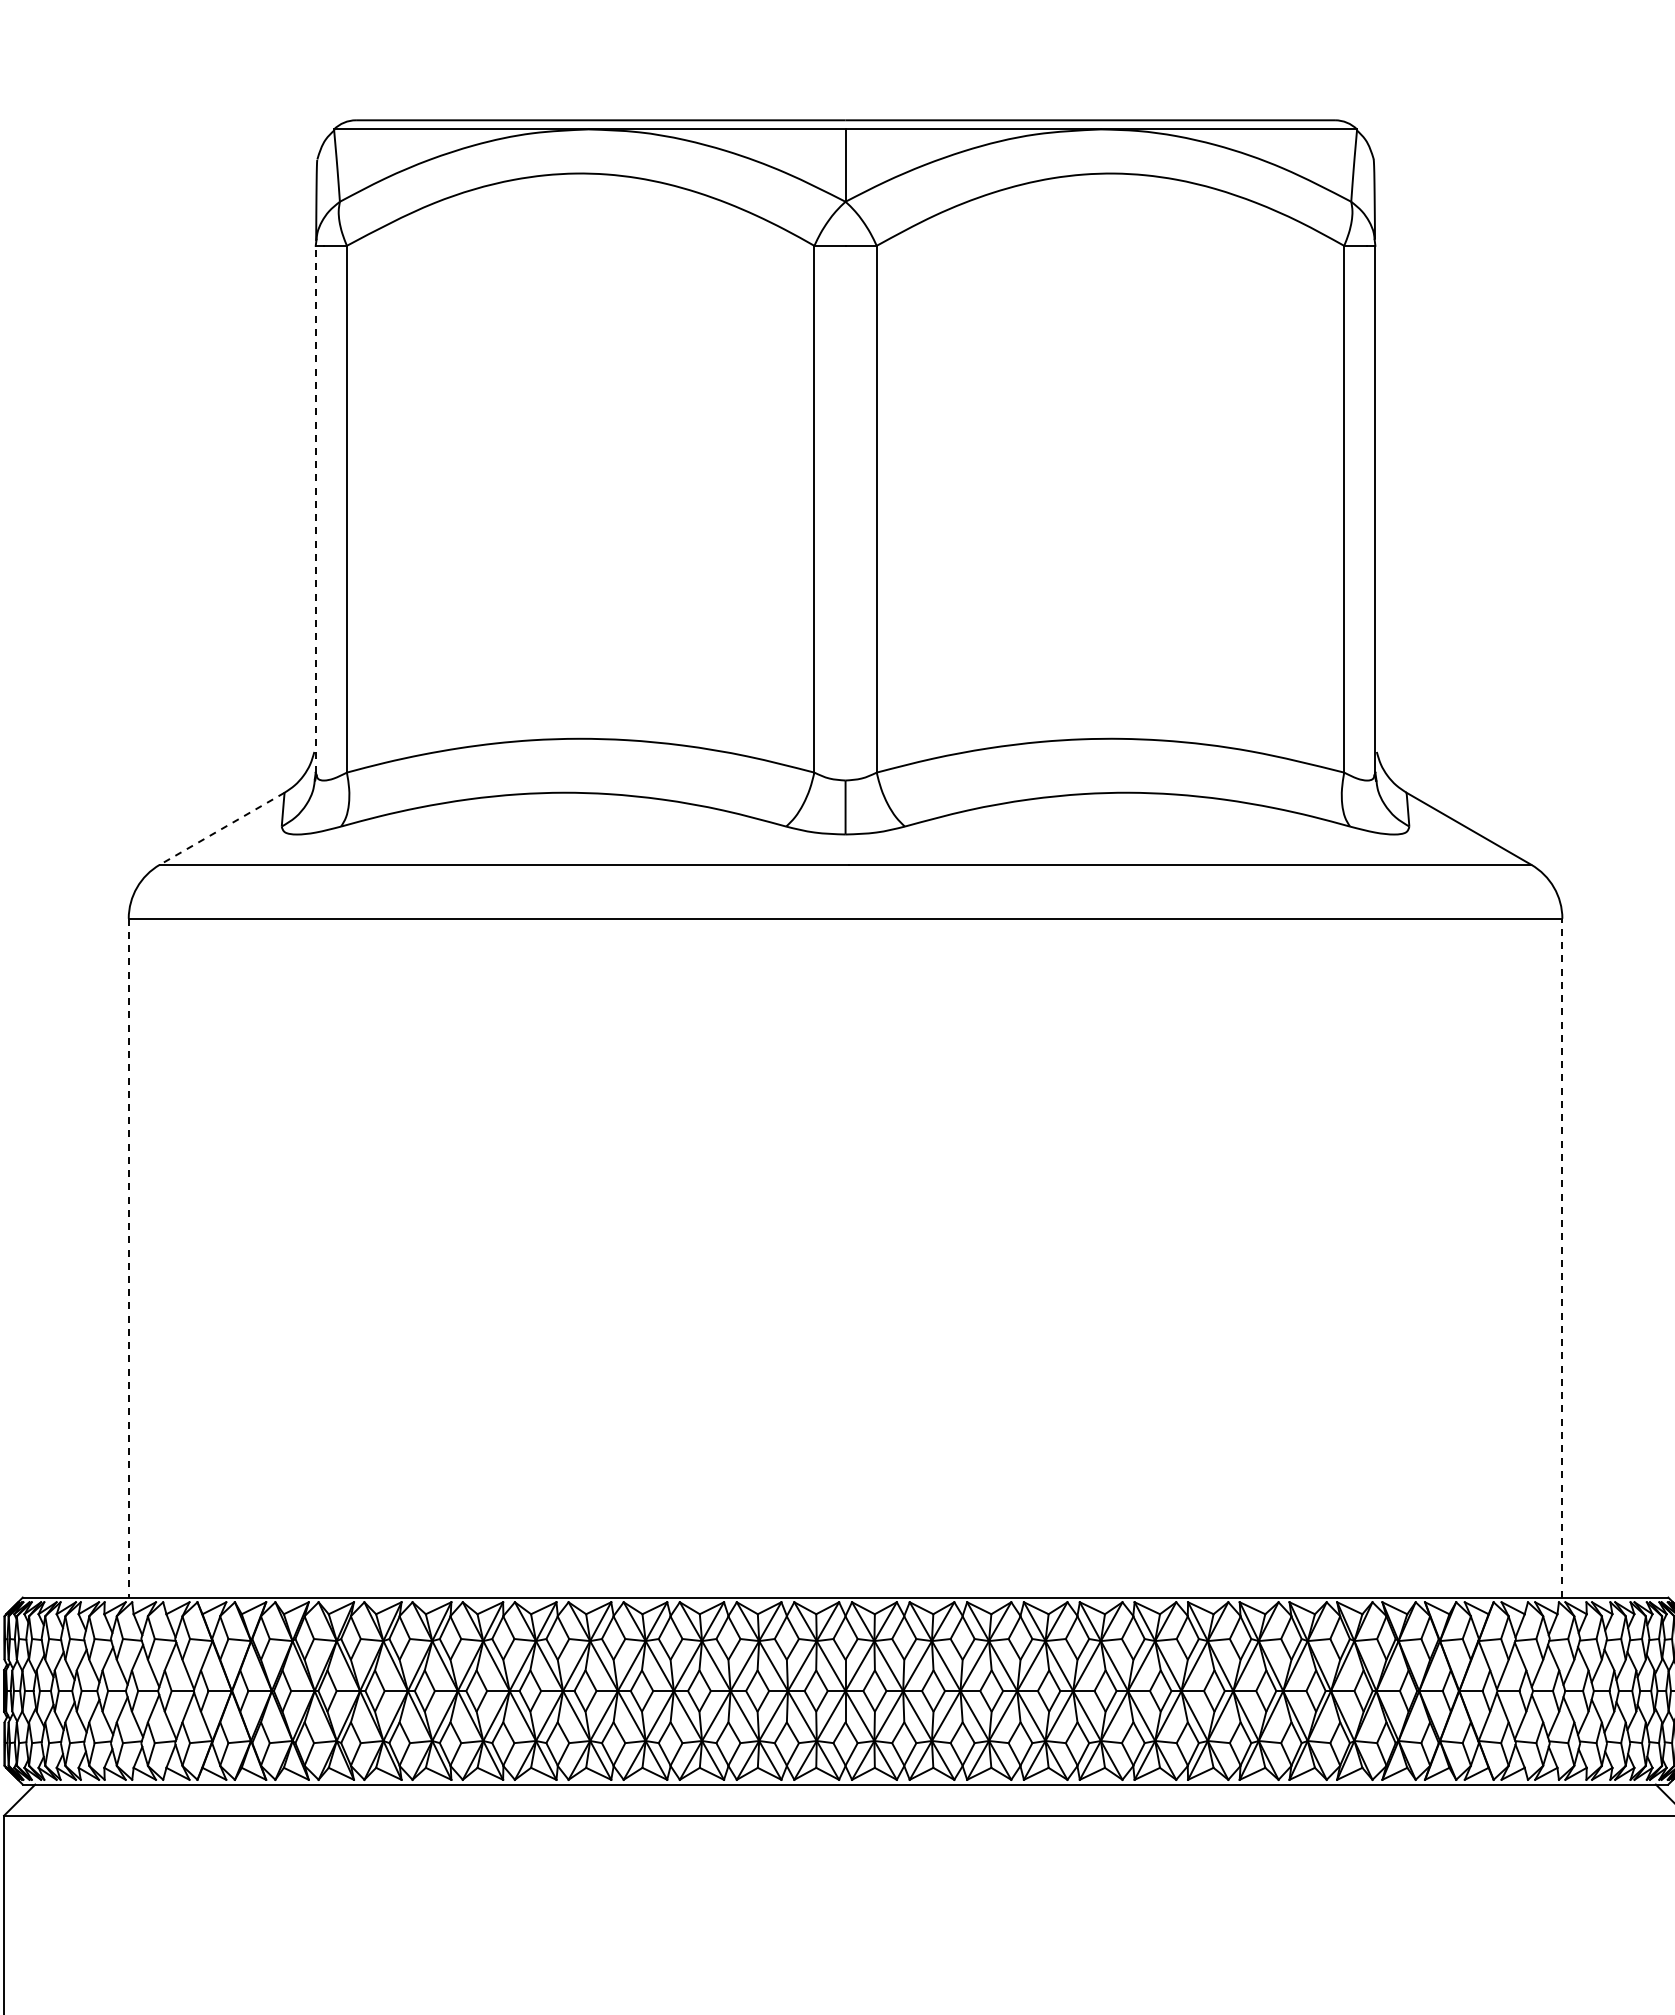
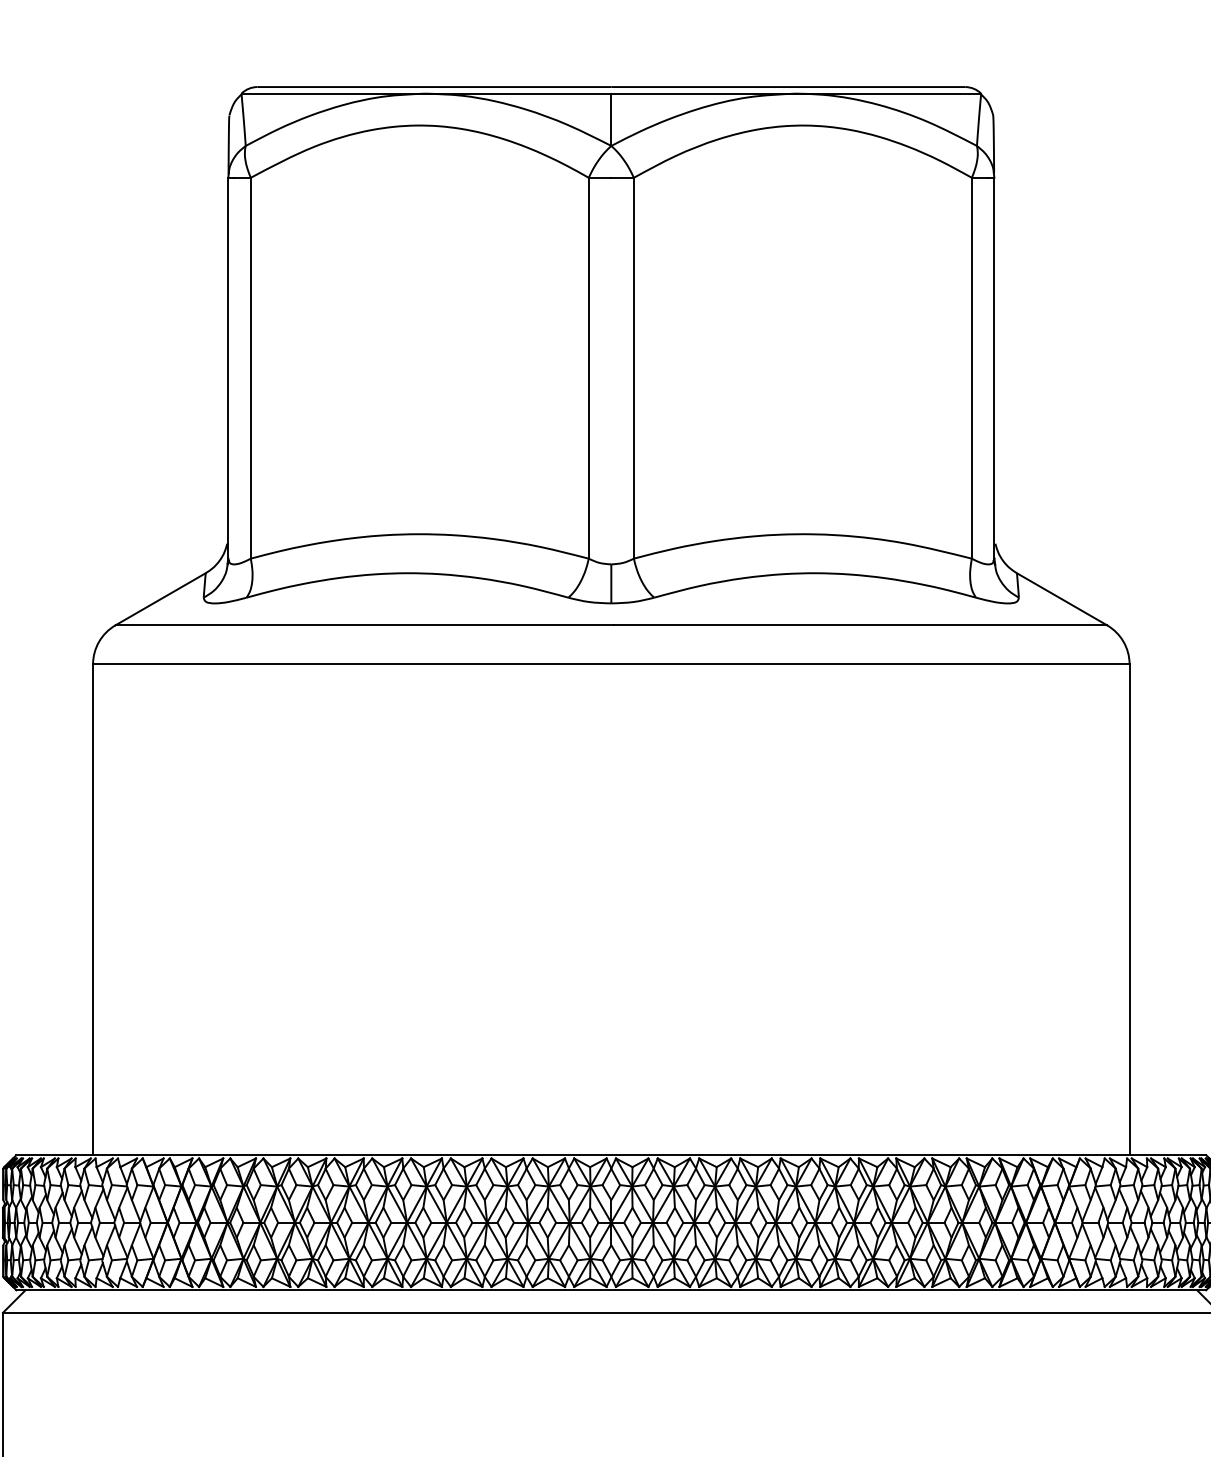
line: (315, 508) -> (228, 367), dashed -> solid
line: (222, 828) -> (160, 599), dashed -> solid
line: (1562, 1257) -> (1129, 909), dashed -> solid
line: (128, 1258) -> (92, 909), dashed -> solid

